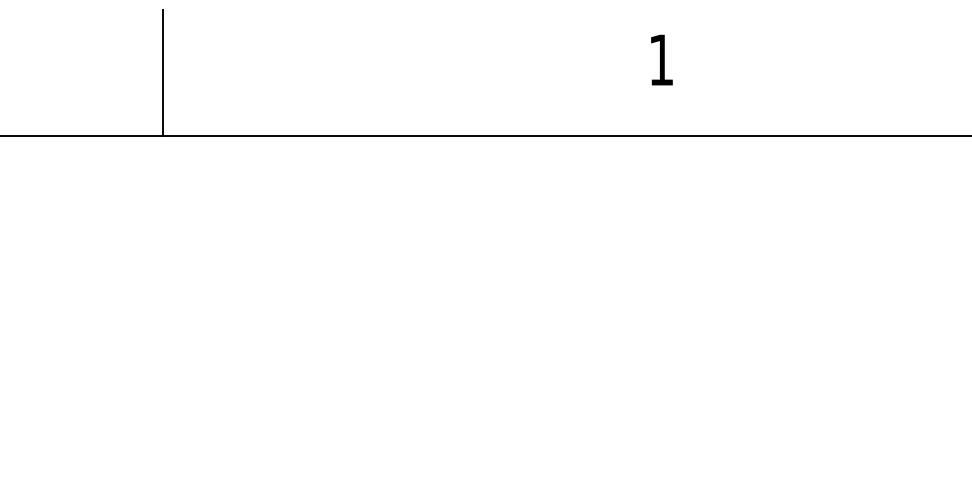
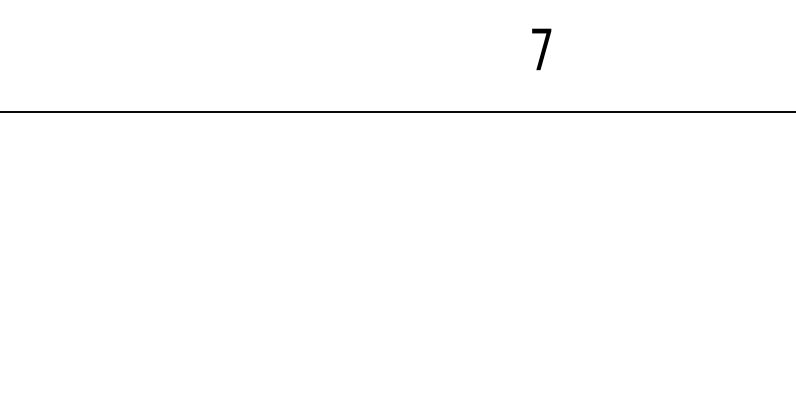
text: (661, 60) -> (541, 49), 1 -> 7
line: (163, 72) -> (133, 59), removed

